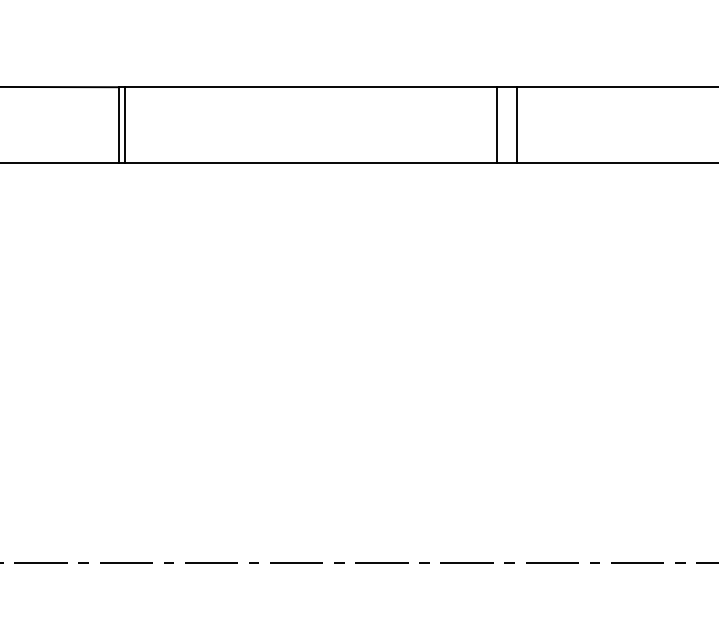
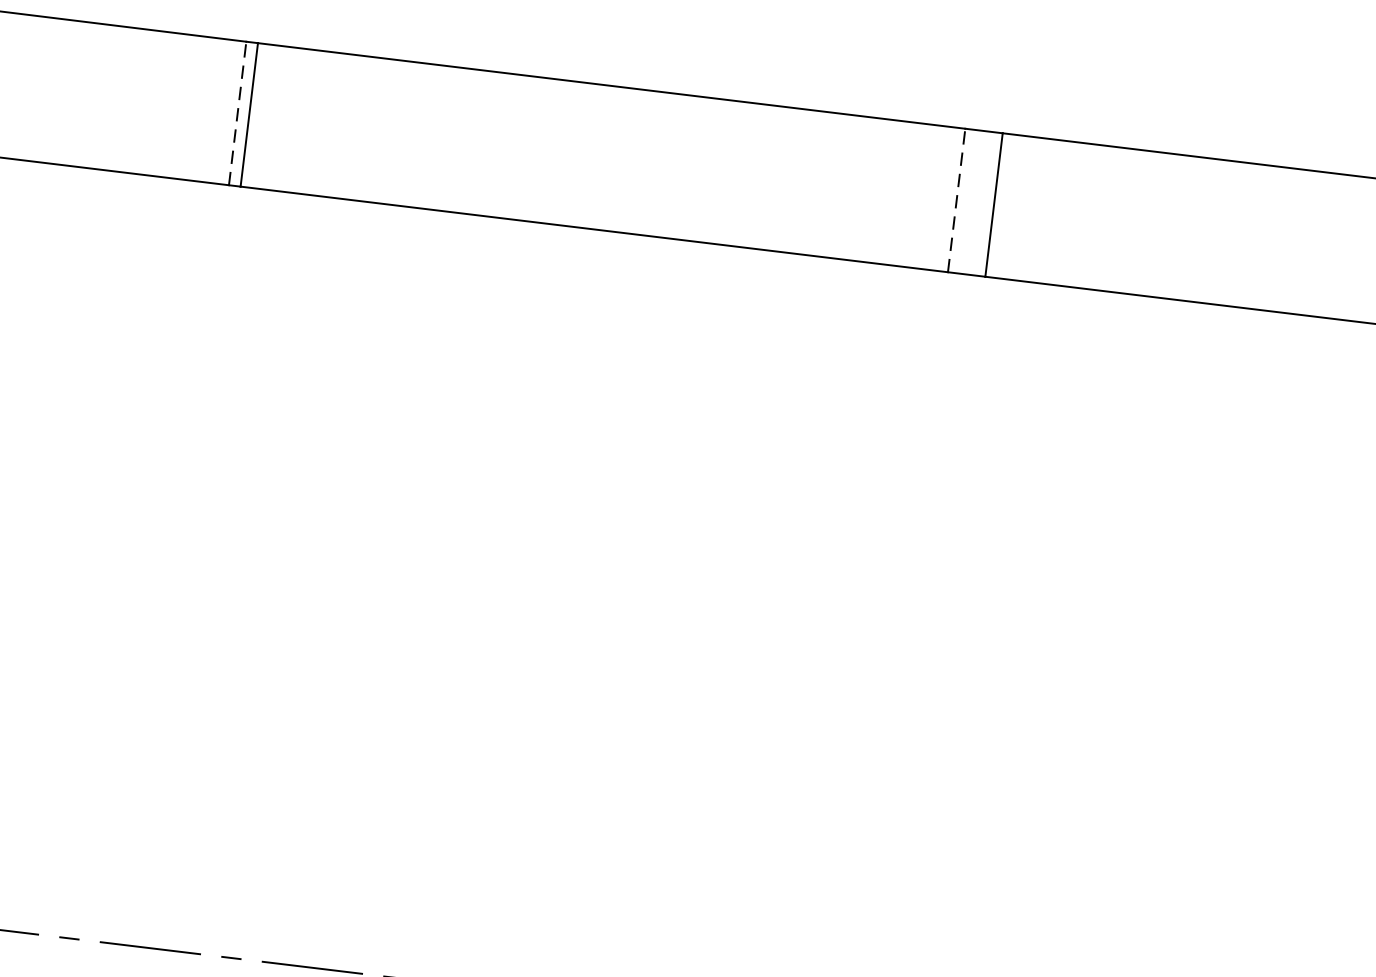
line: (119, 124) -> (238, 112), solid -> dashed
line: (497, 124) -> (957, 199), solid -> dashed

